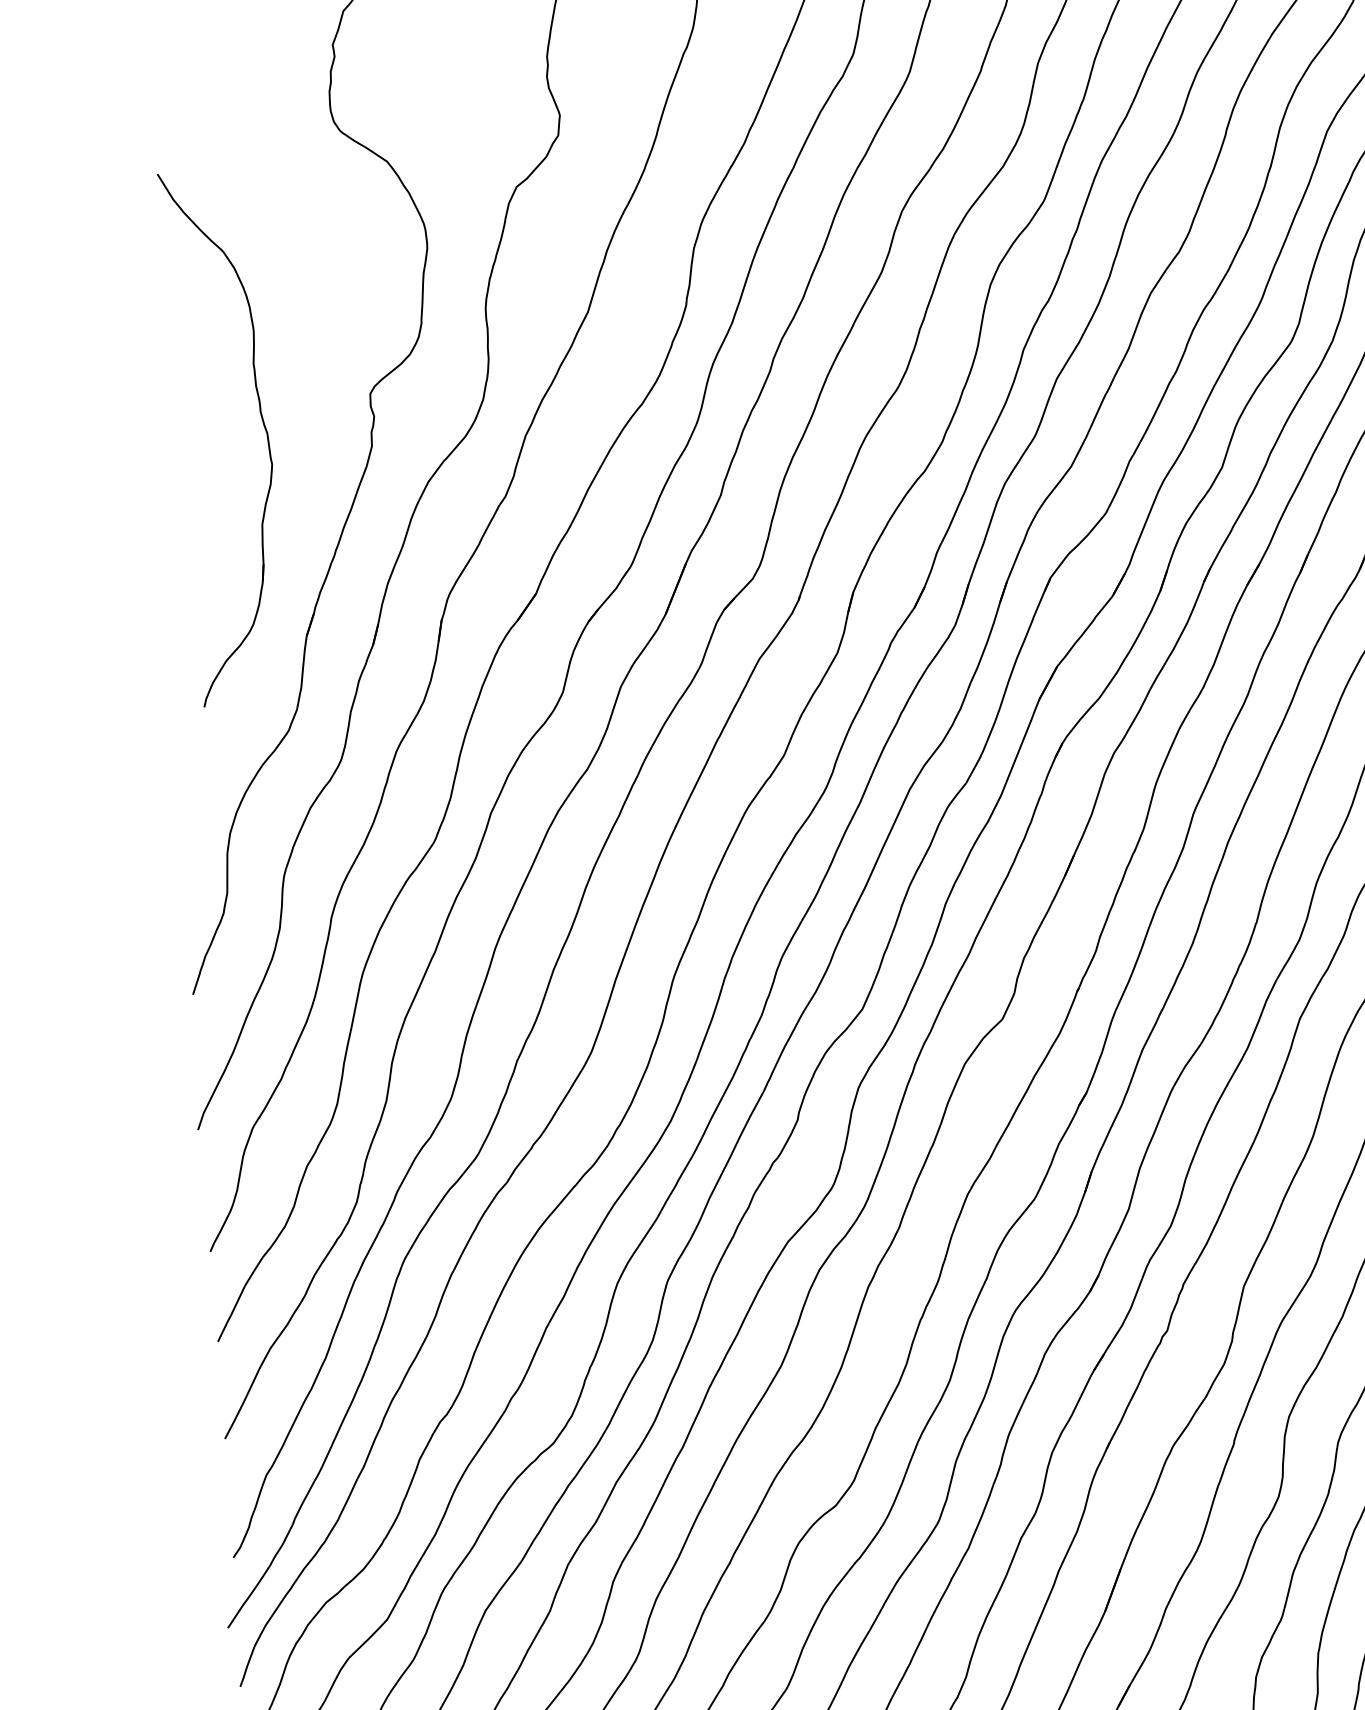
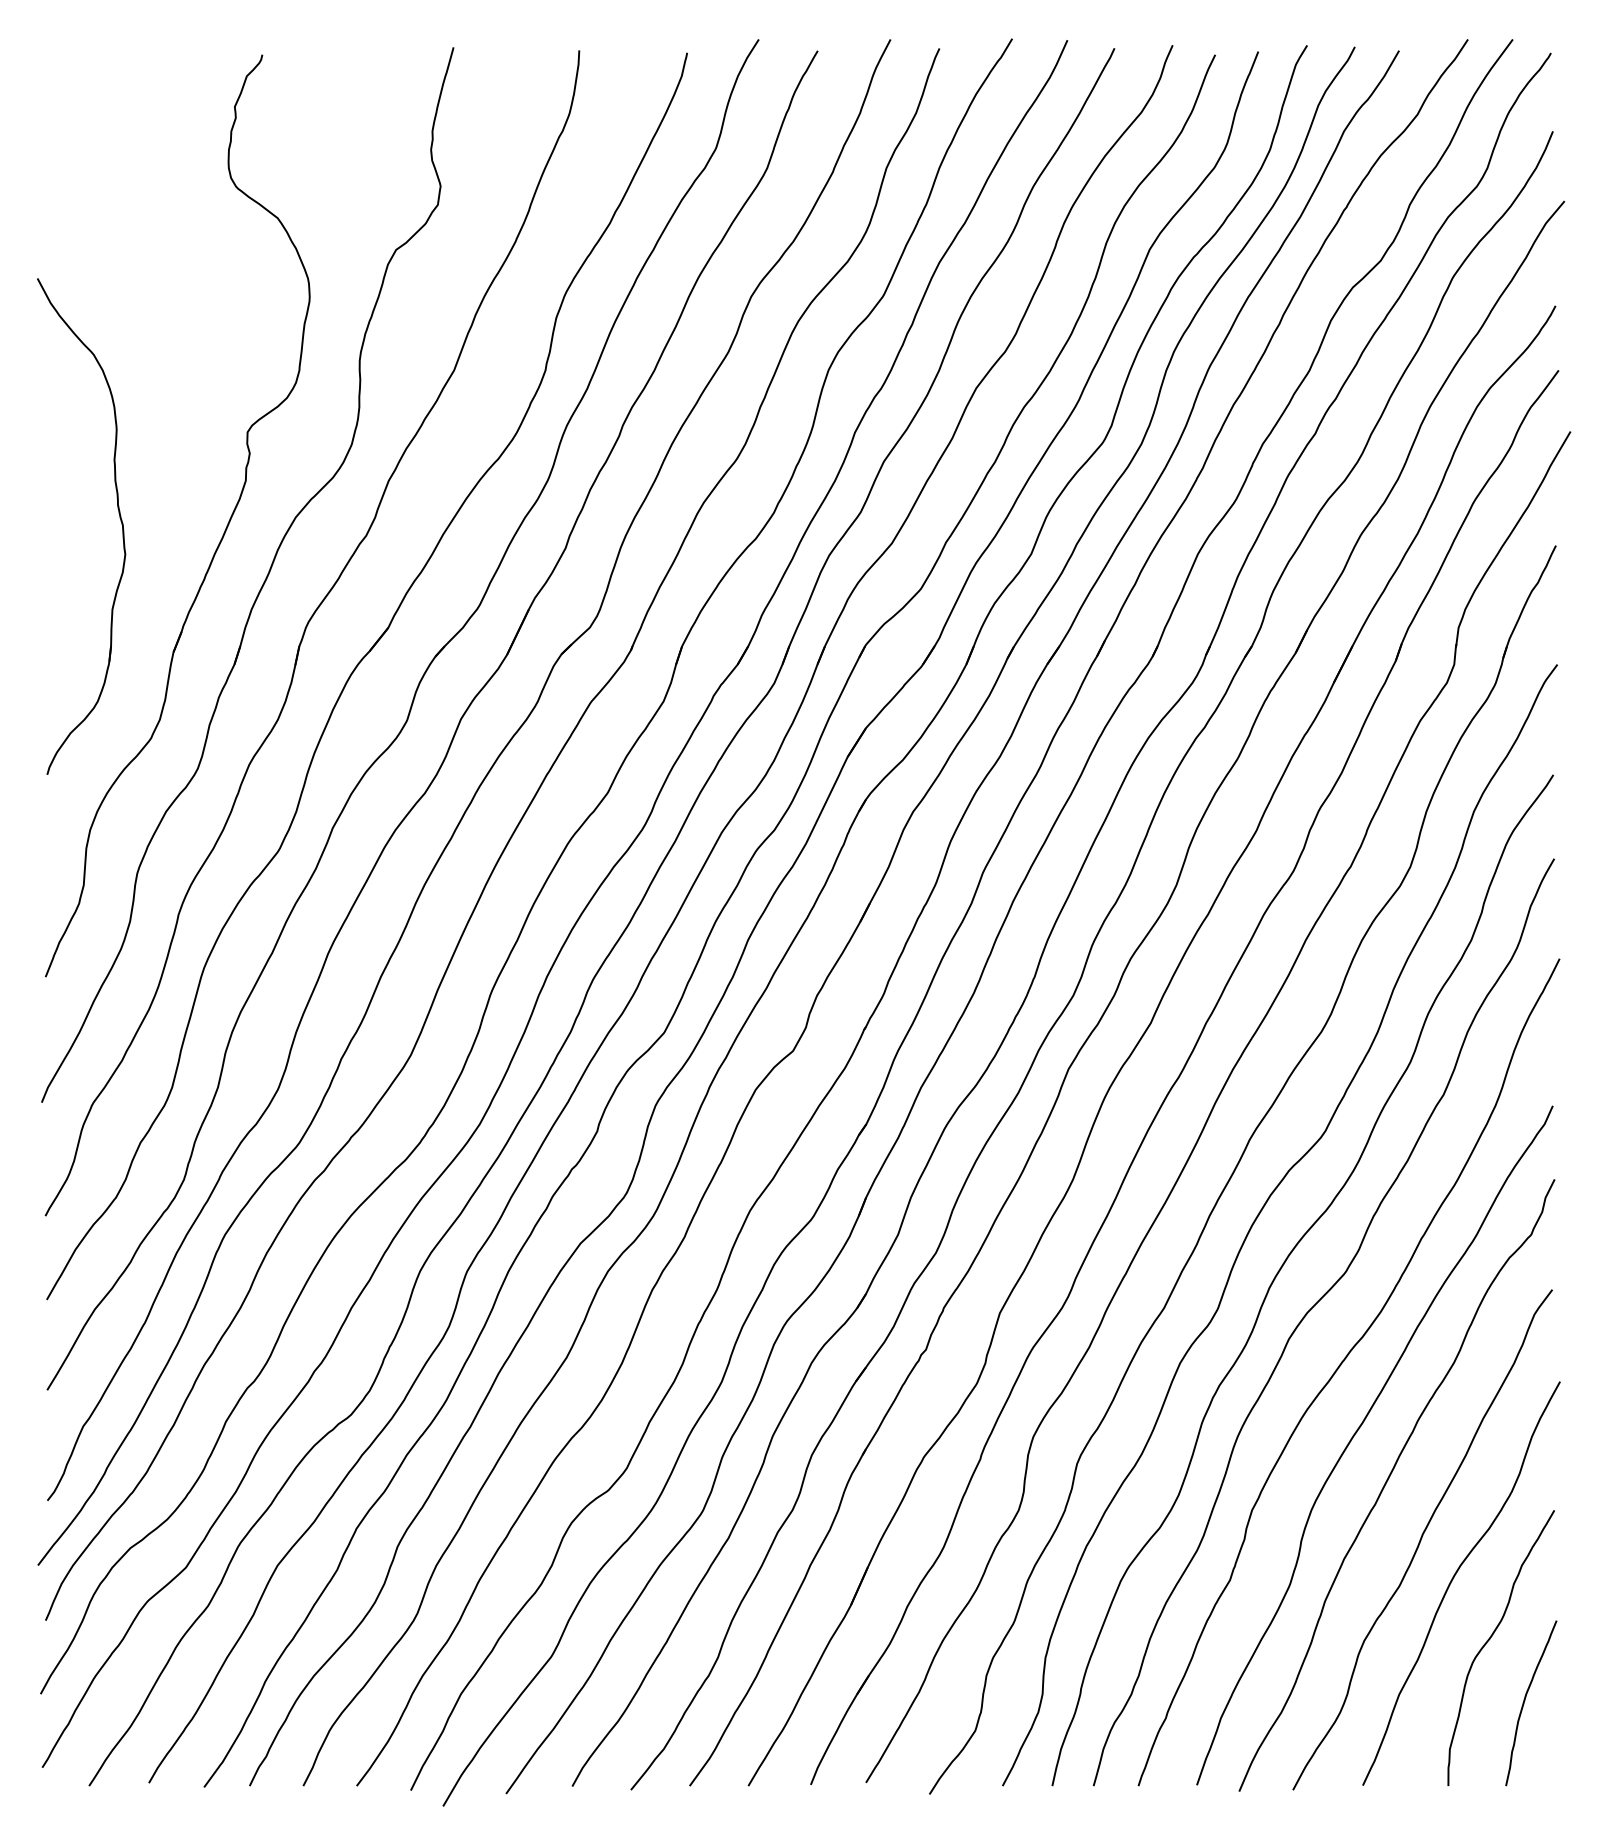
part: (263, 426) -> (119, 518), moved

